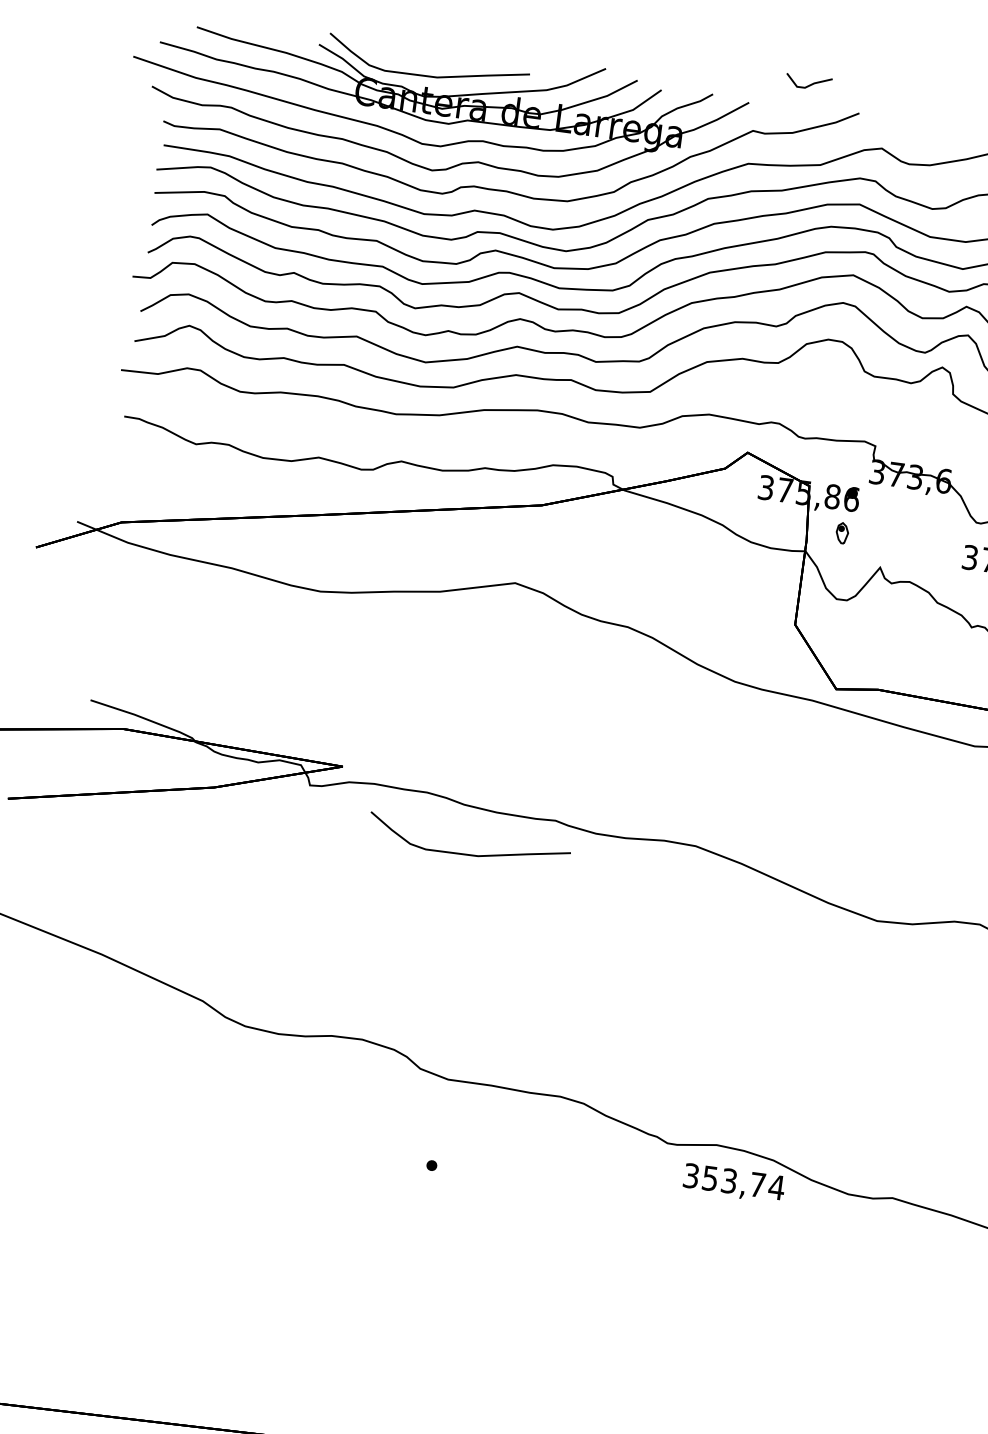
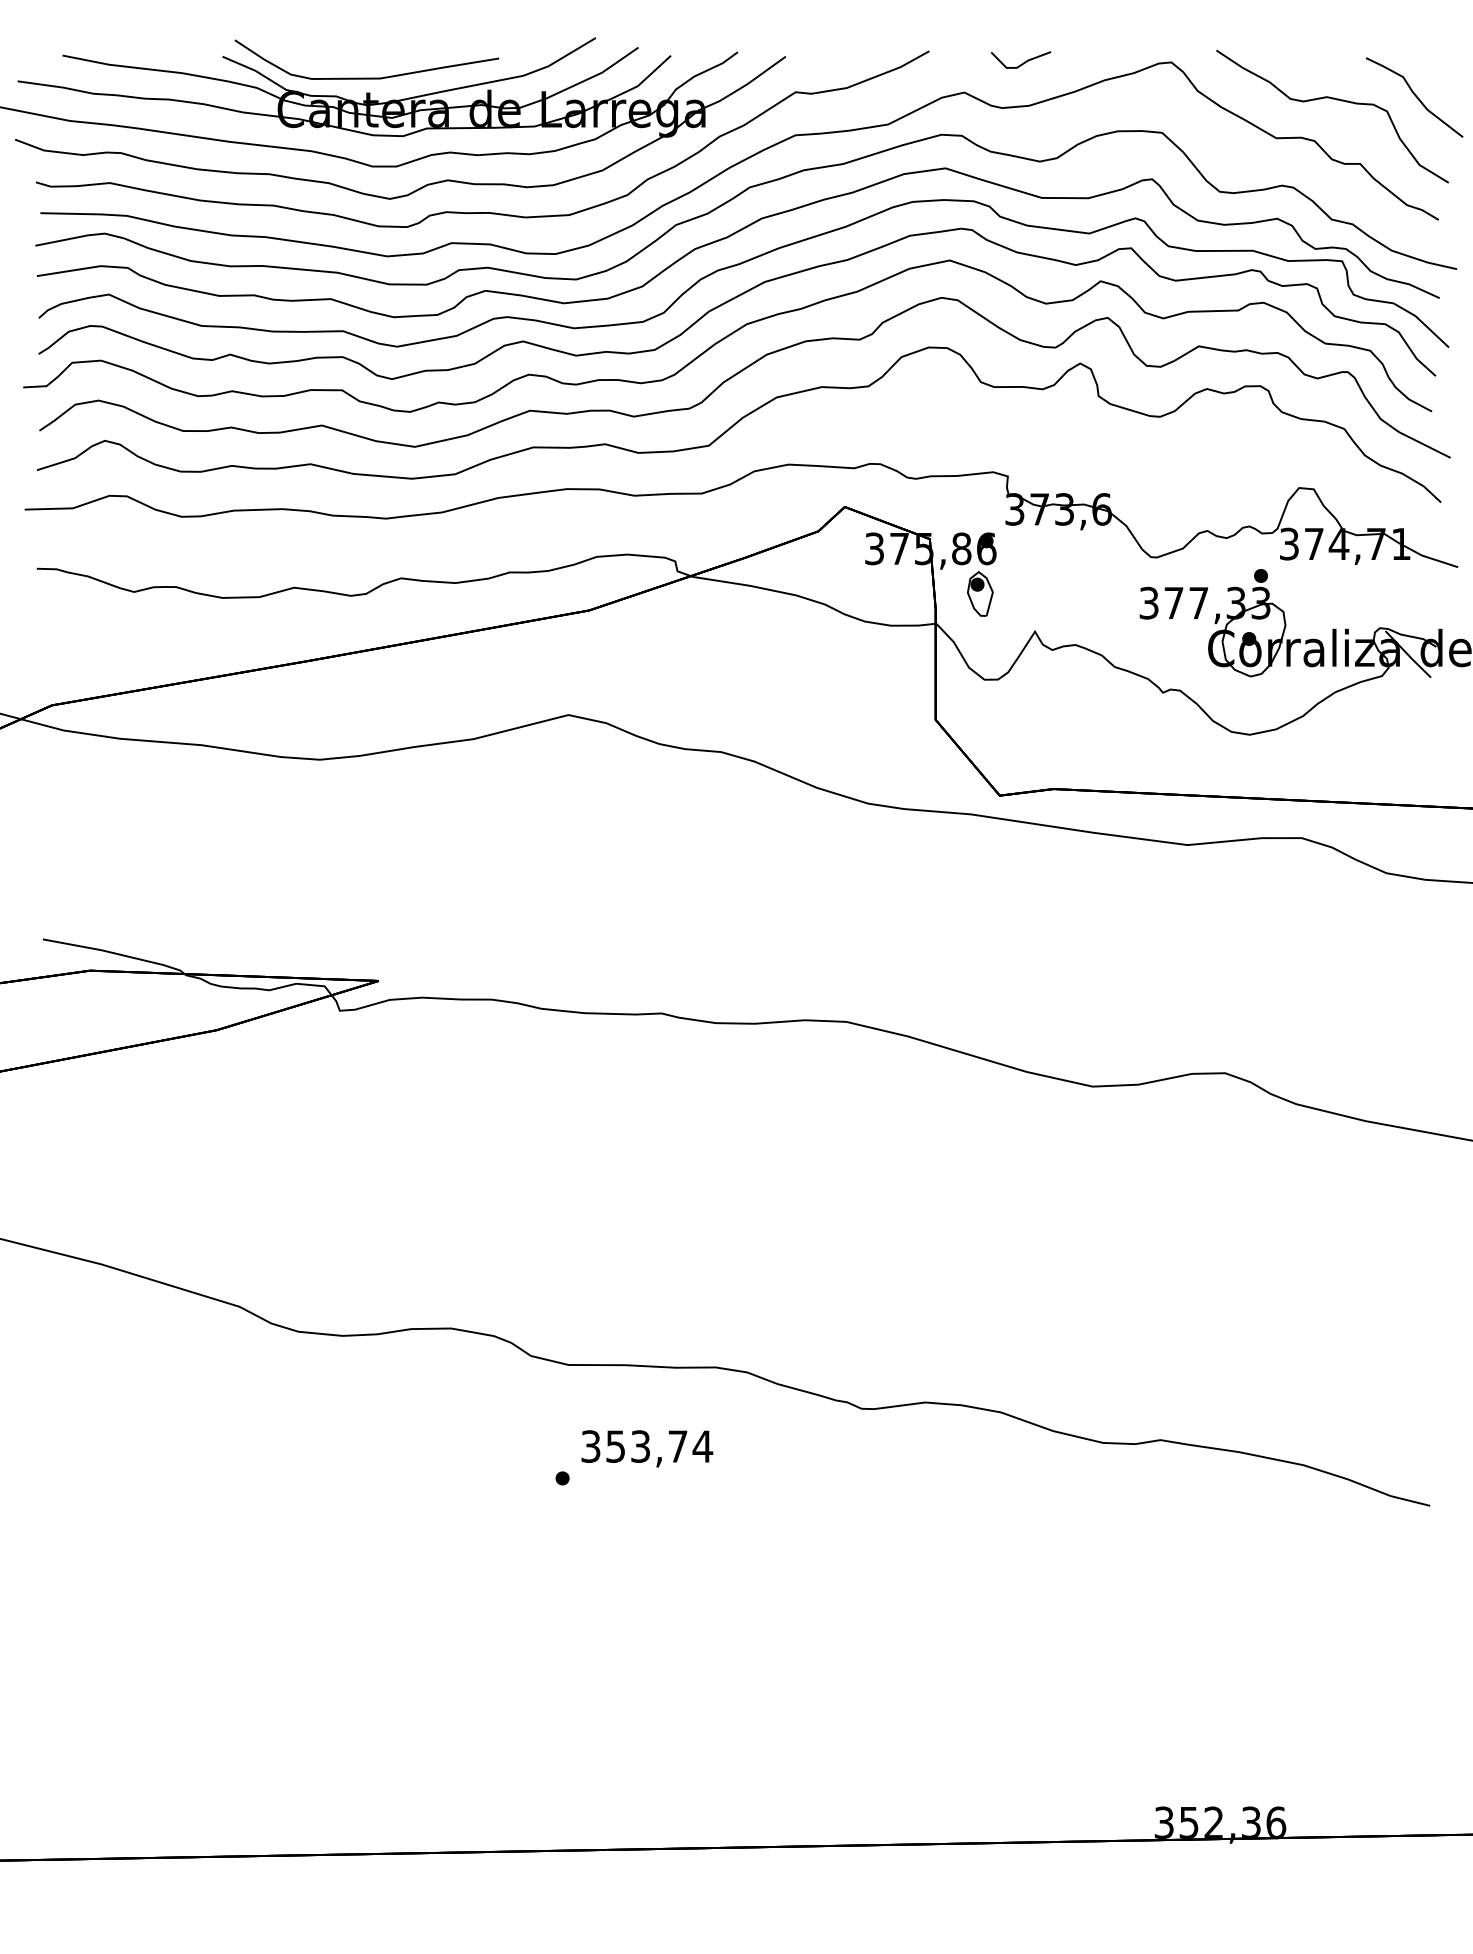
line: (811, 83) -> (1024, 61), moved
part: (842, 532) -> (980, 593), size x1.67
curve: (467, 853) -> (554, 1071), removed
text: (734, 1183) -> (647, 1448), moved

